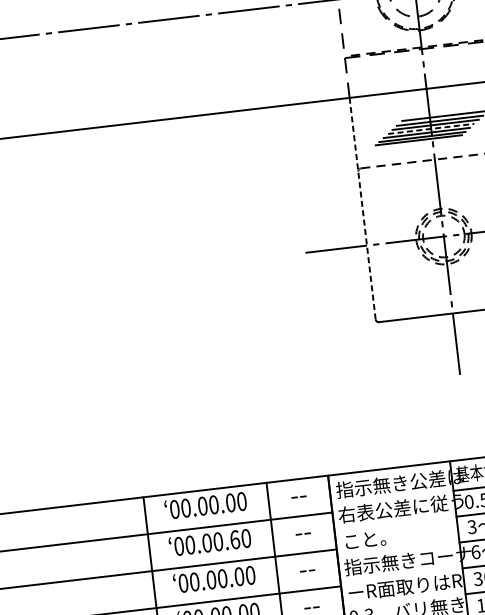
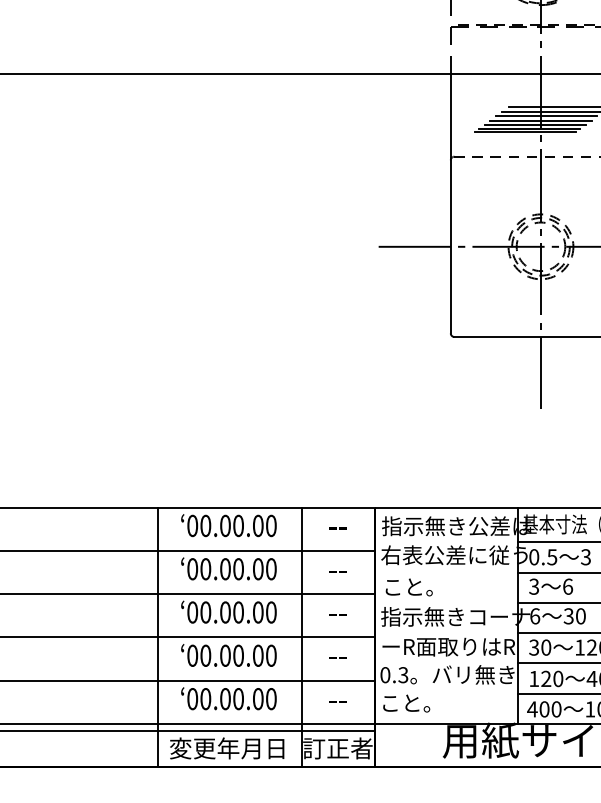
line: (430, 128) -> (540, 120), dashed -> solid
line: (362, 208) -> (450, 203), dashed -> solid
text: (235, 540) -> (258, 569), 00.00.60 -> 00.00.00

